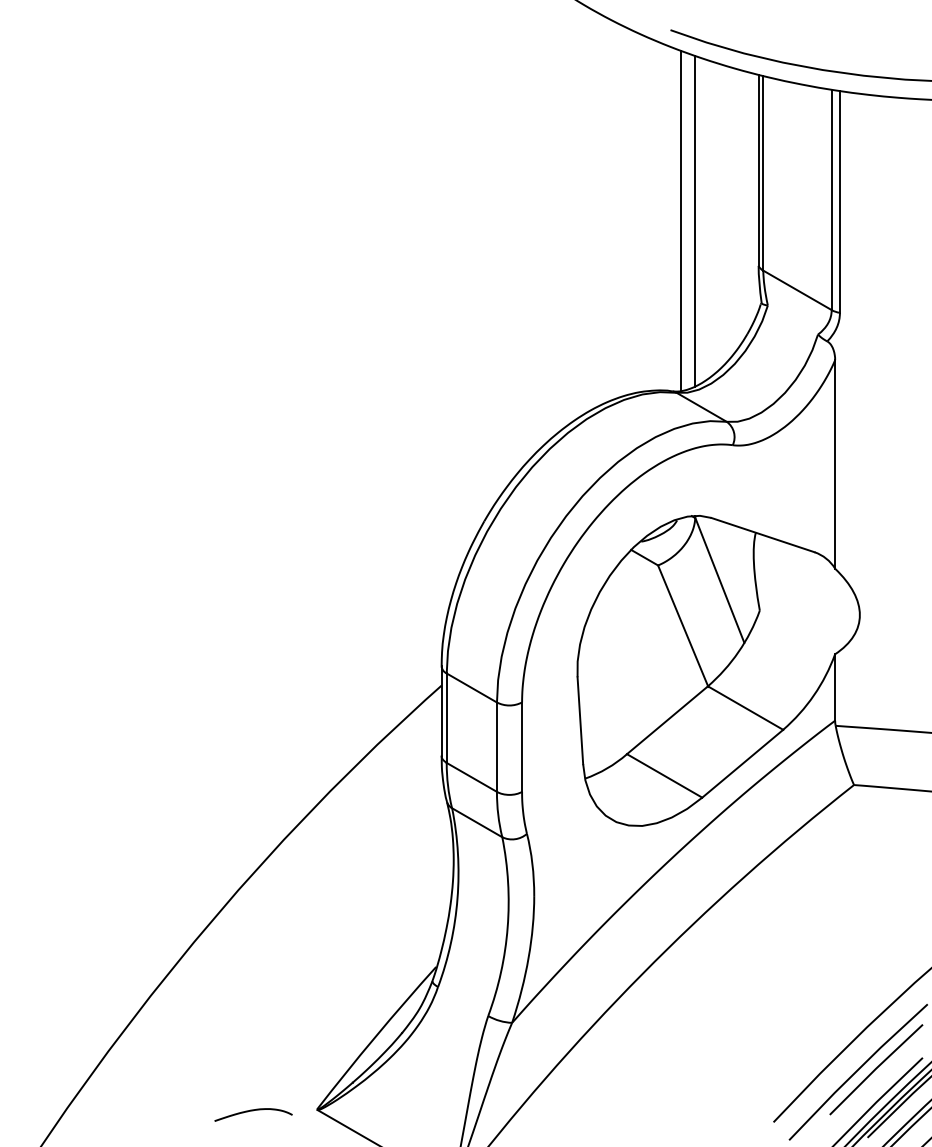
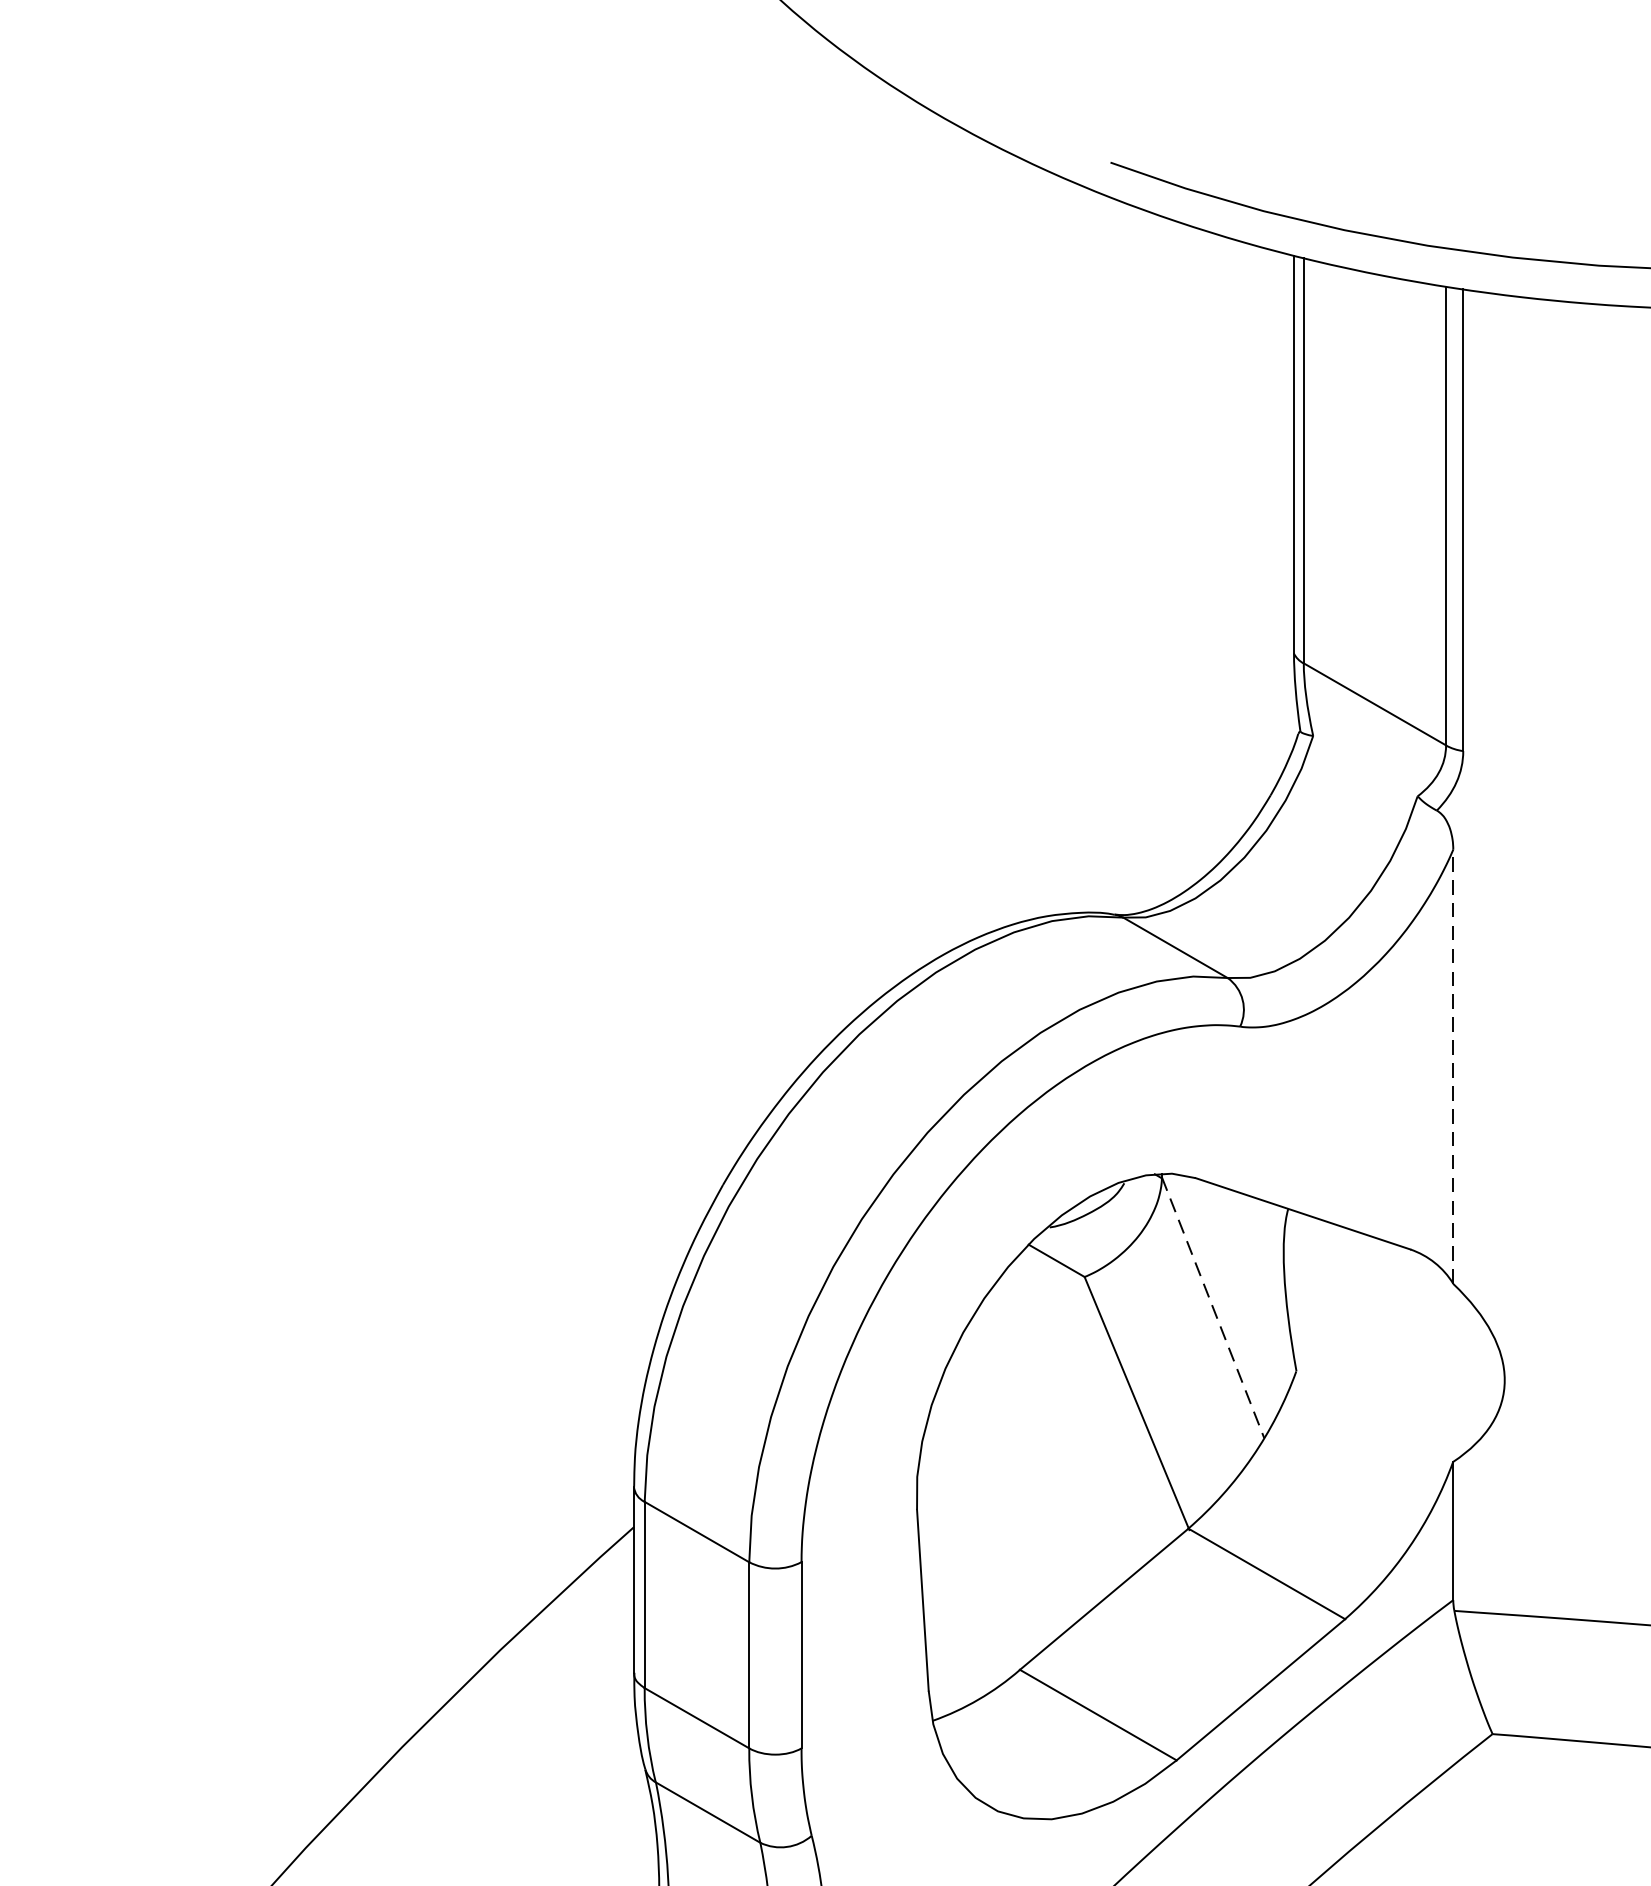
line: (681, 220) -> (1133, 558), removed
line: (695, 220) -> (1162, 558), removed
line: (835, 463) -> (1453, 1064), solid -> dashed
line: (719, 580) -> (1212, 1308), solid -> dashed

